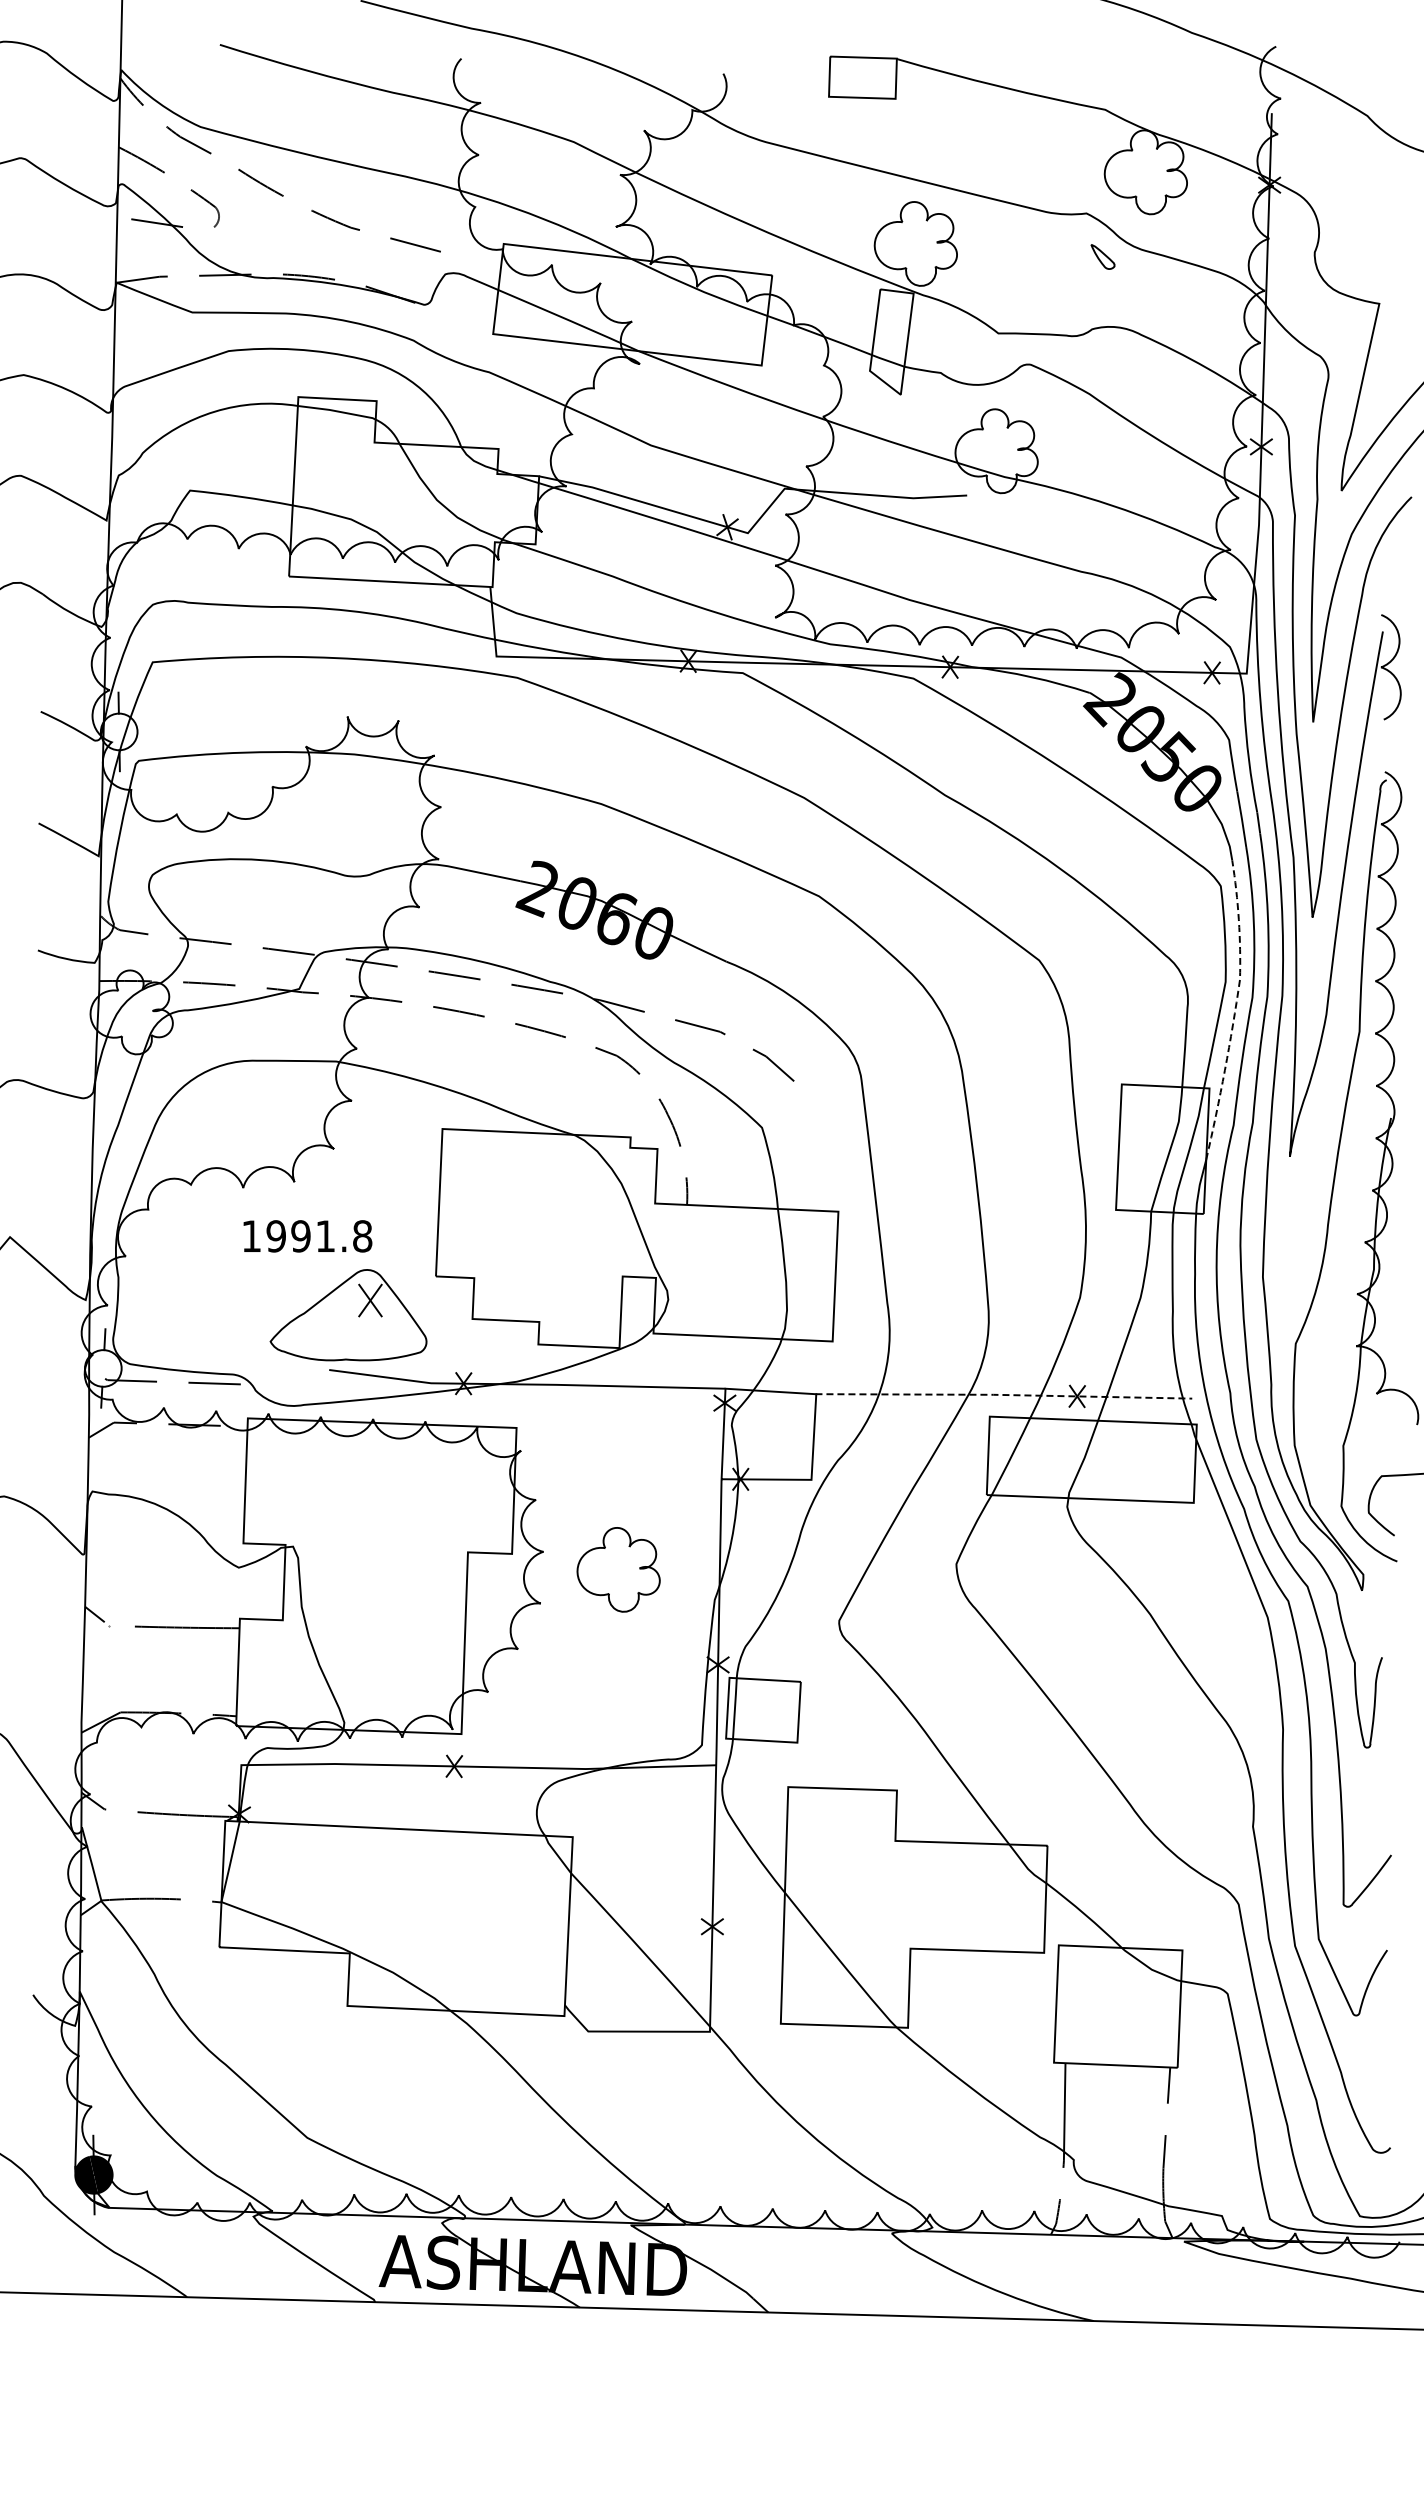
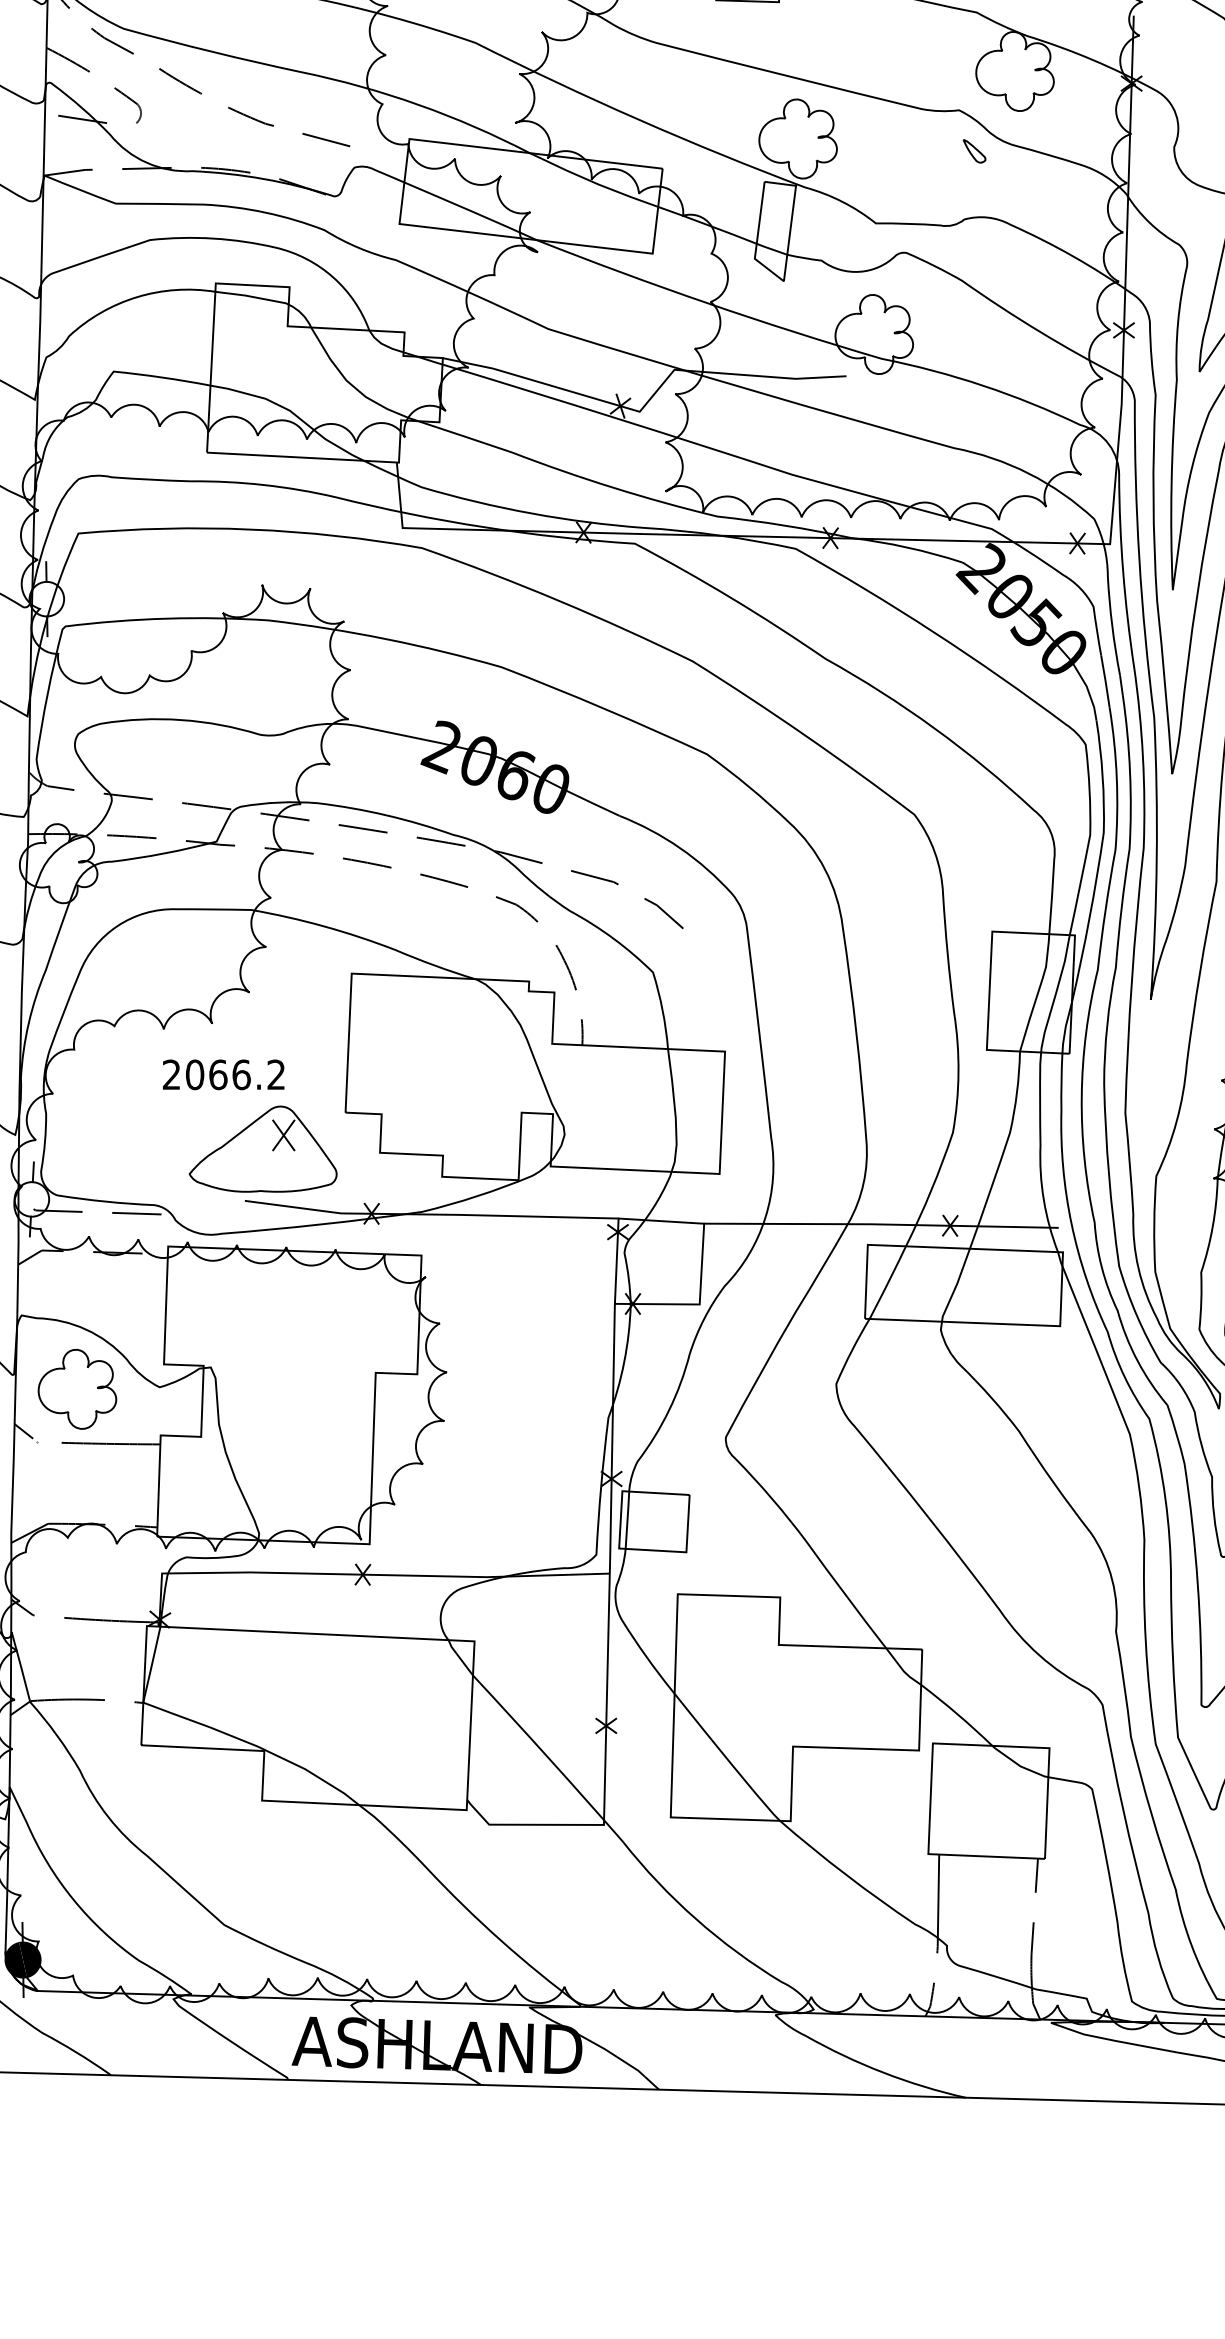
line: (1235, 1008) -> (1099, 859), dashed -> solid
text: (307, 1236) -> (224, 1074), 1991.8 -> 2066.2
line: (1003, 1395) -> (880, 1224), dashed -> solid
part: (618, 1569) -> (77, 1389), moved

